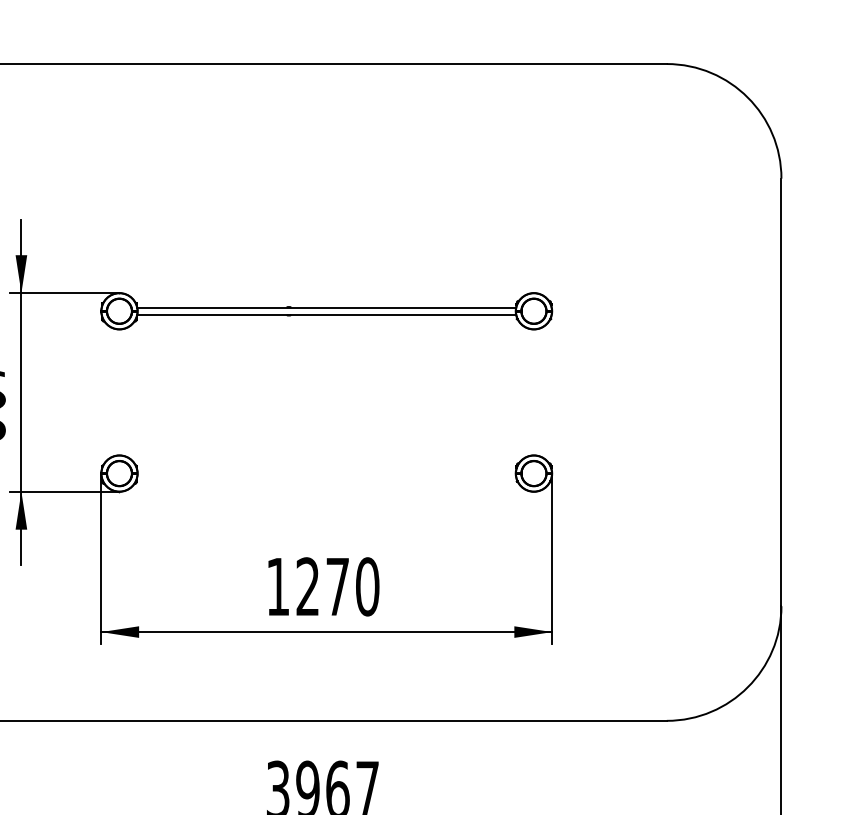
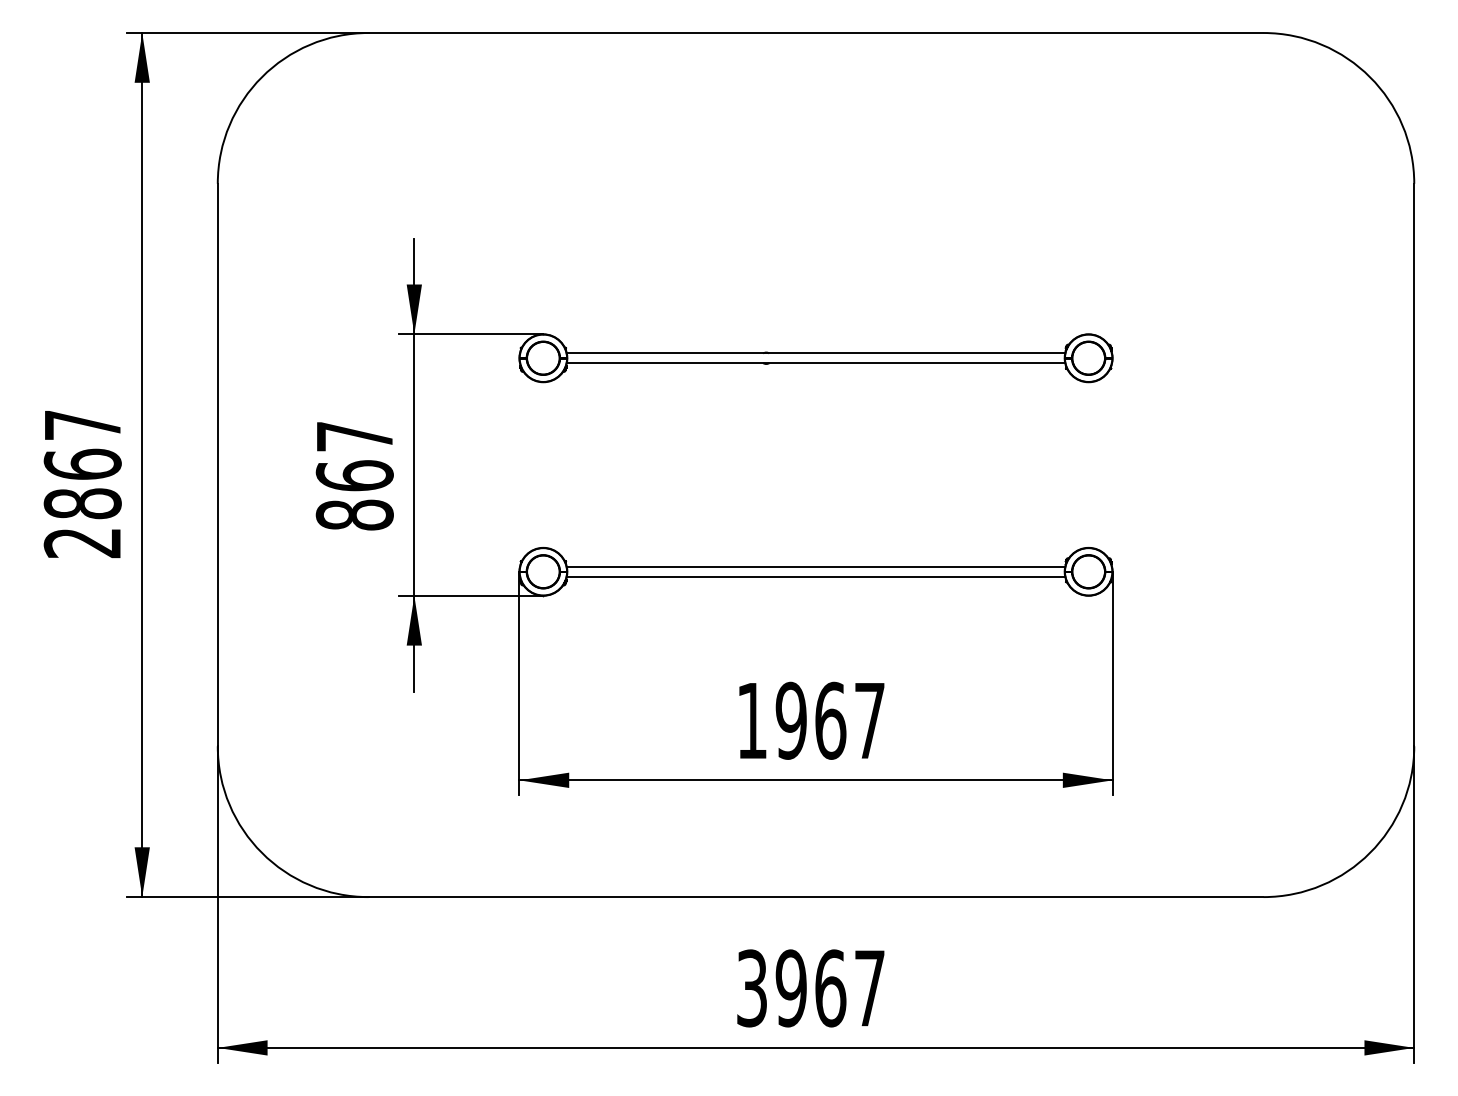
line: (326, 470) -> (815, 567), added
line: (326, 477) -> (815, 576), added
text: (337, 586) -> (830, 720), 1270 -> 1967

